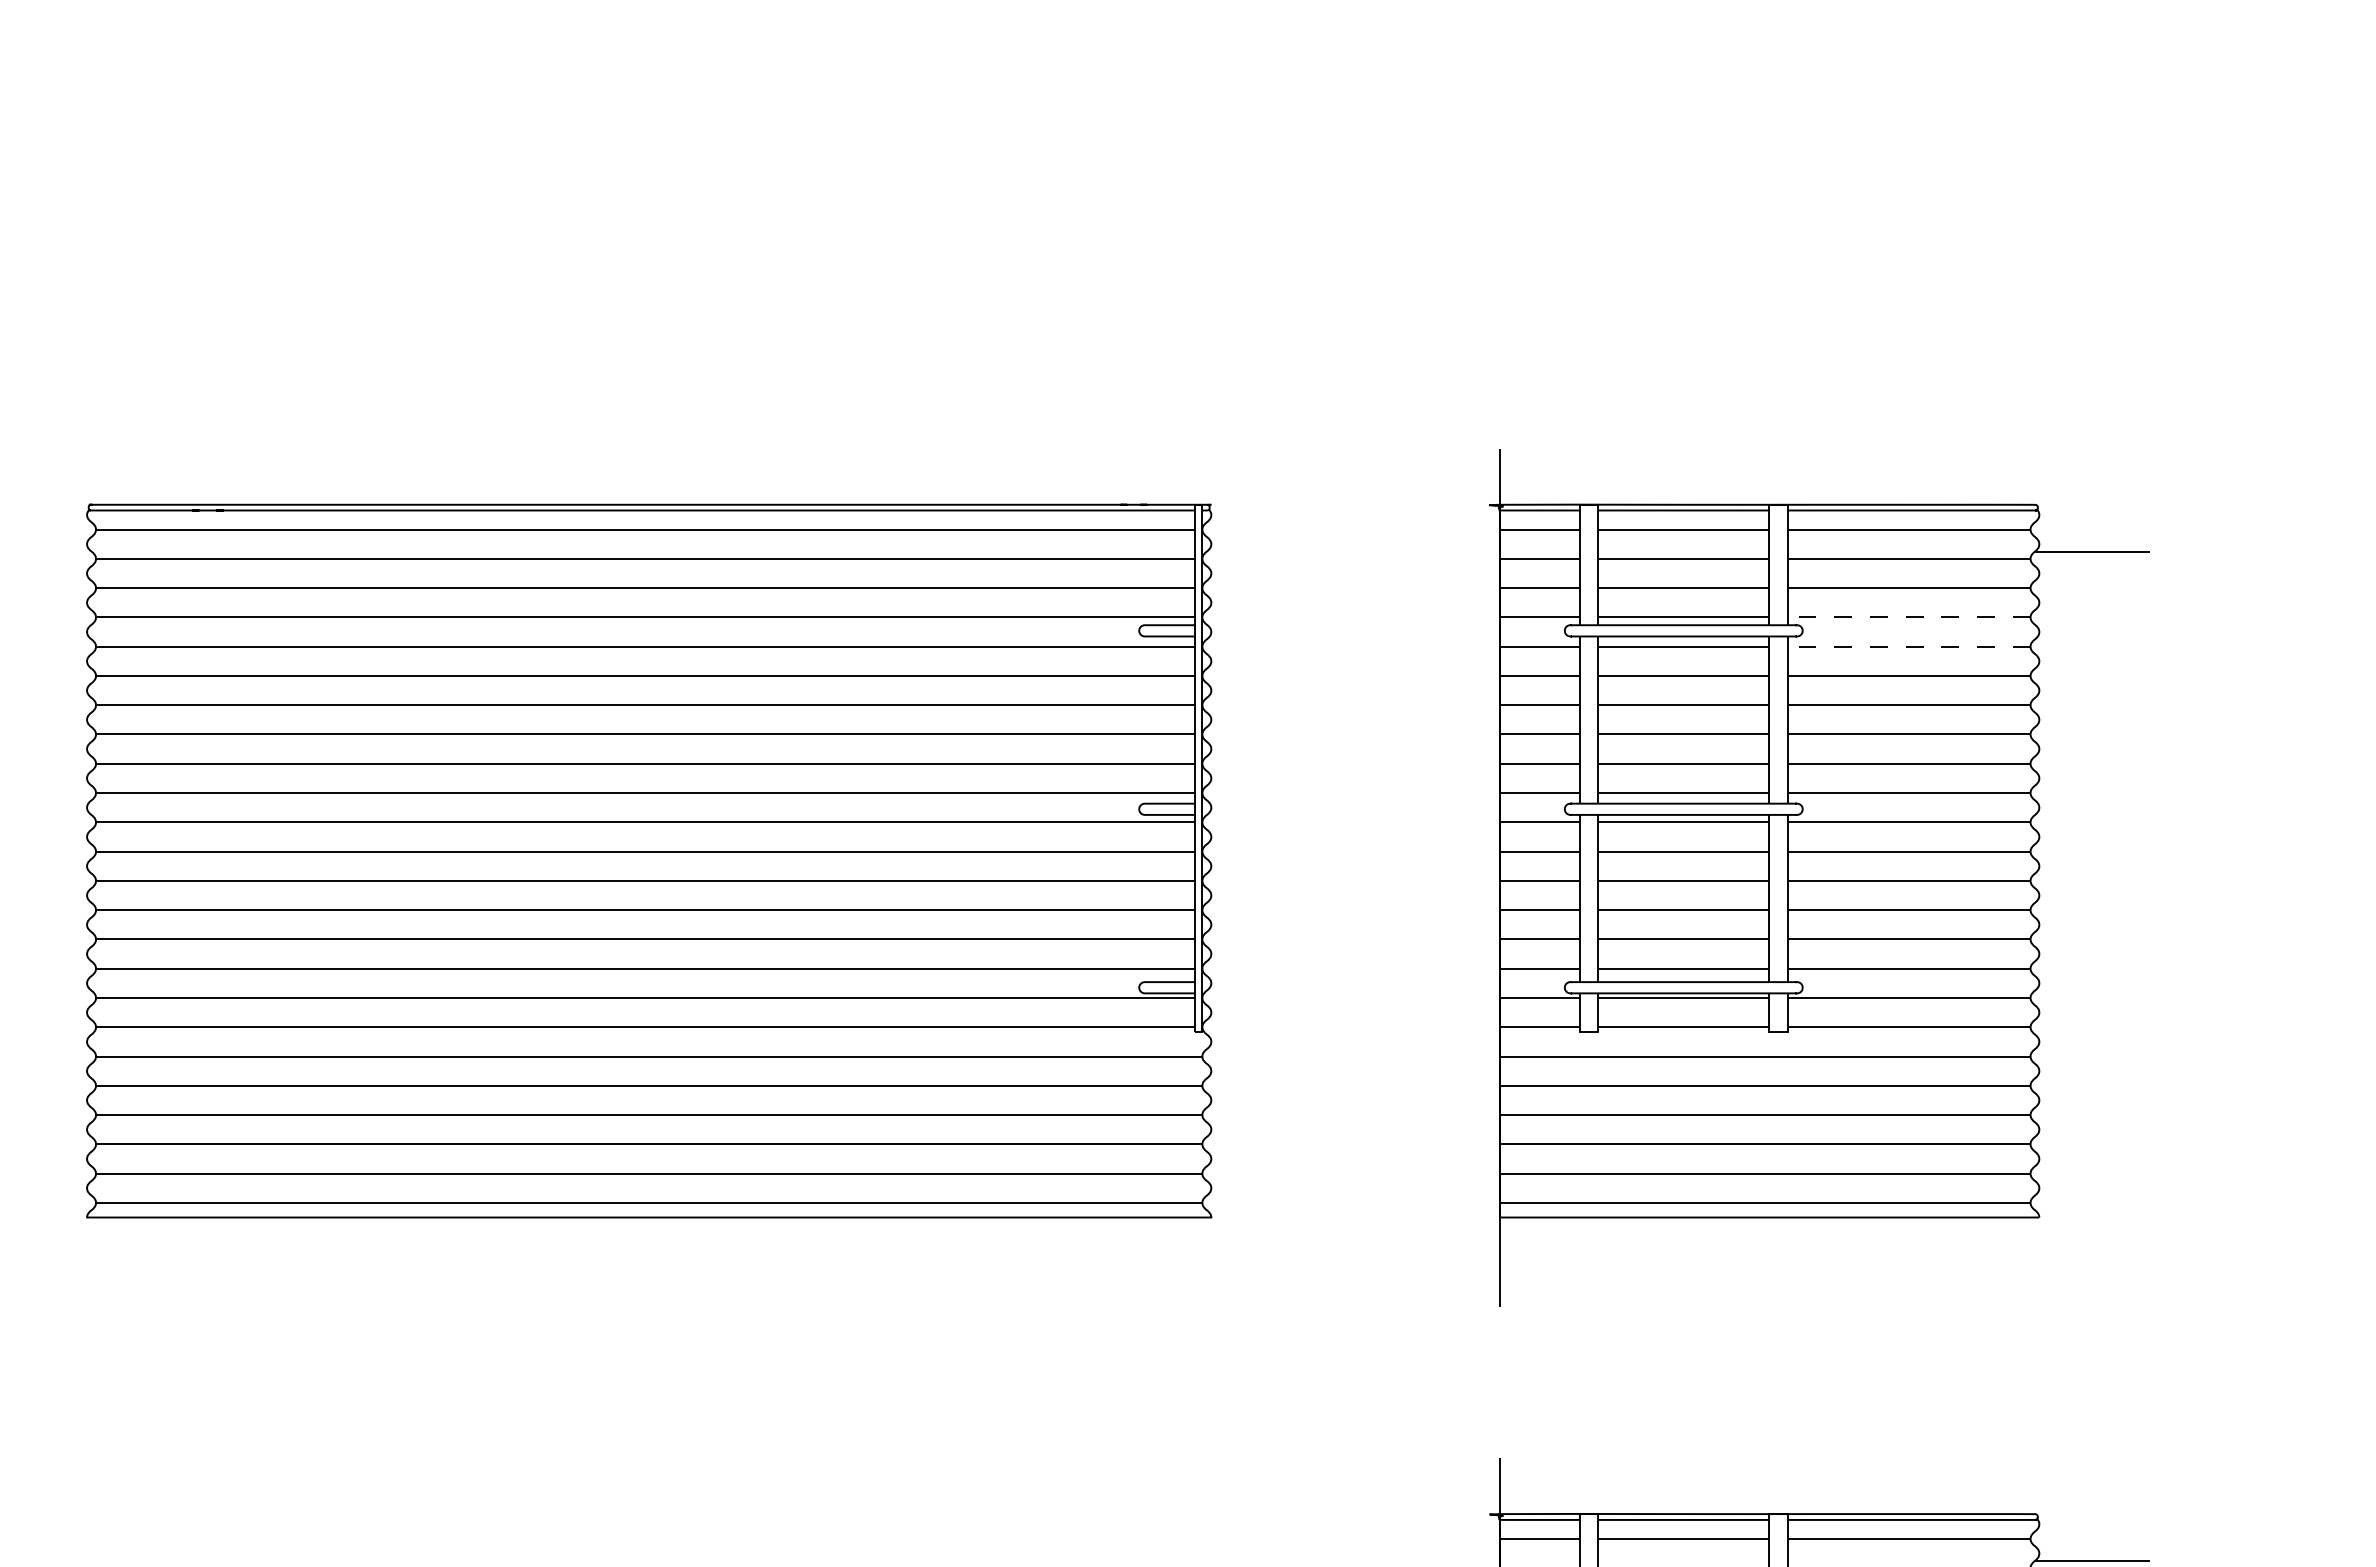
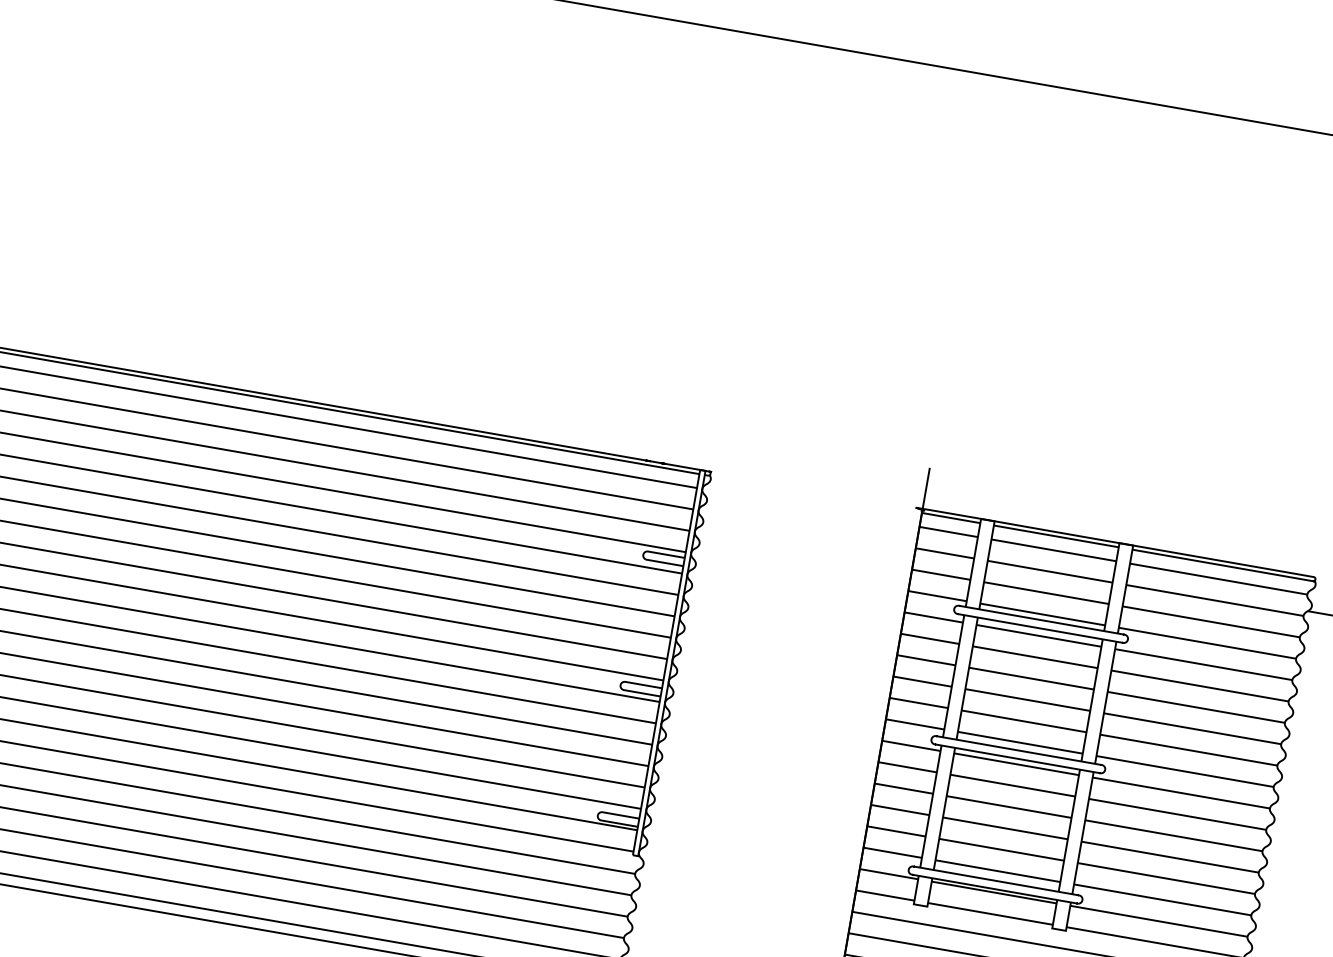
line: (1908, 617) -> (1206, 643), dashed -> solid
line: (1908, 646) -> (1203, 664), dashed -> solid

